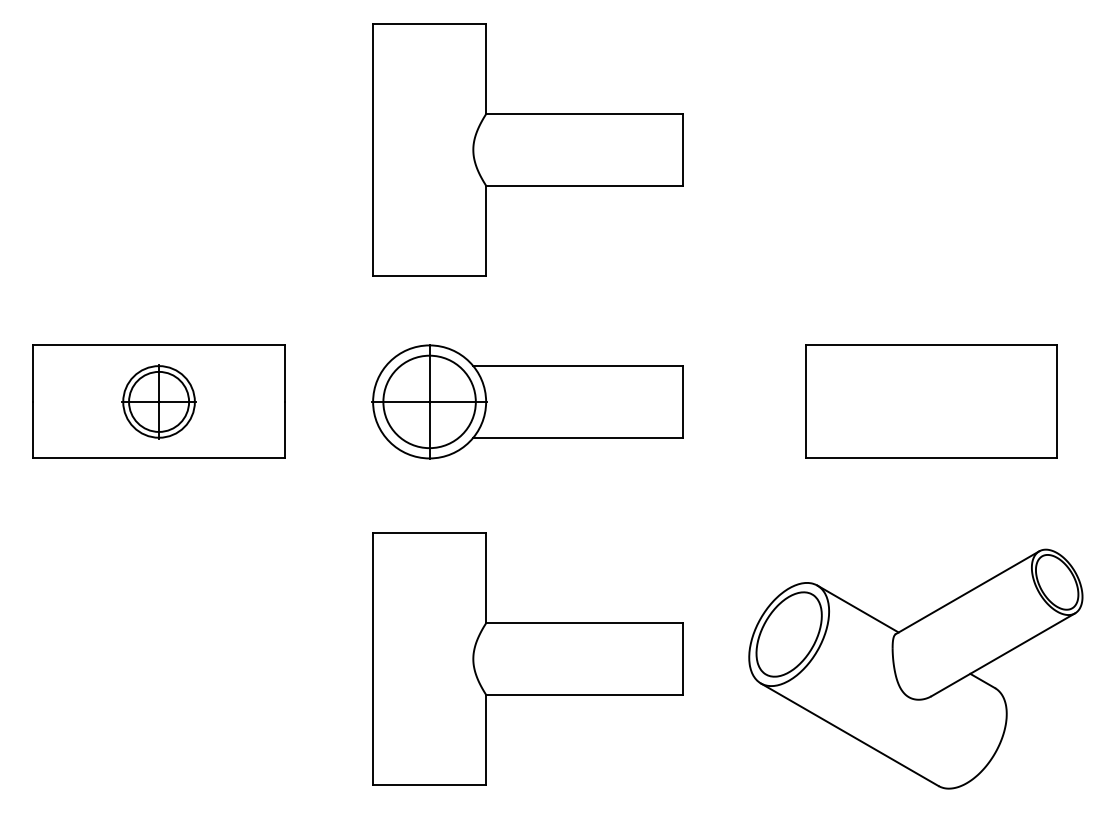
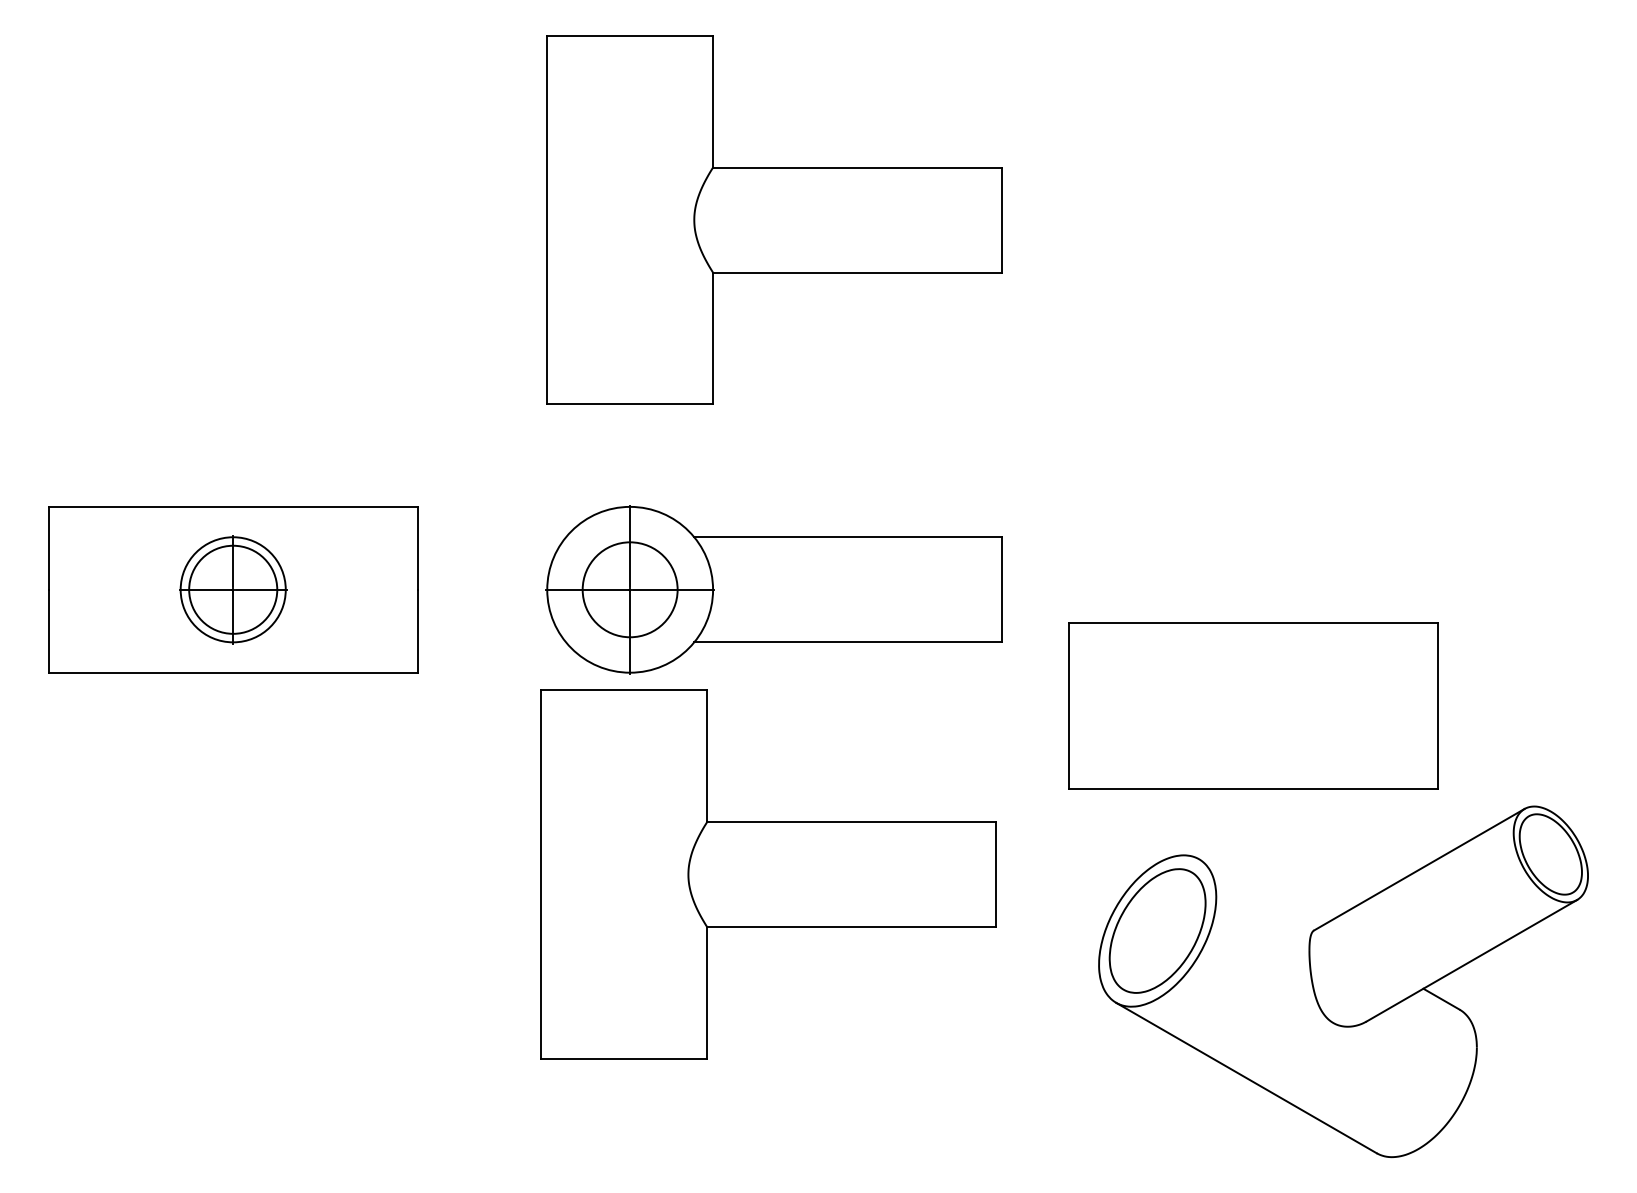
circle: (429, 401) -> (629, 589), size x0.7
part: (931, 401) -> (1253, 705), moved
line: (857, 608) -> (1257, 892), removed
part: (527, 658) -> (767, 873), moved

